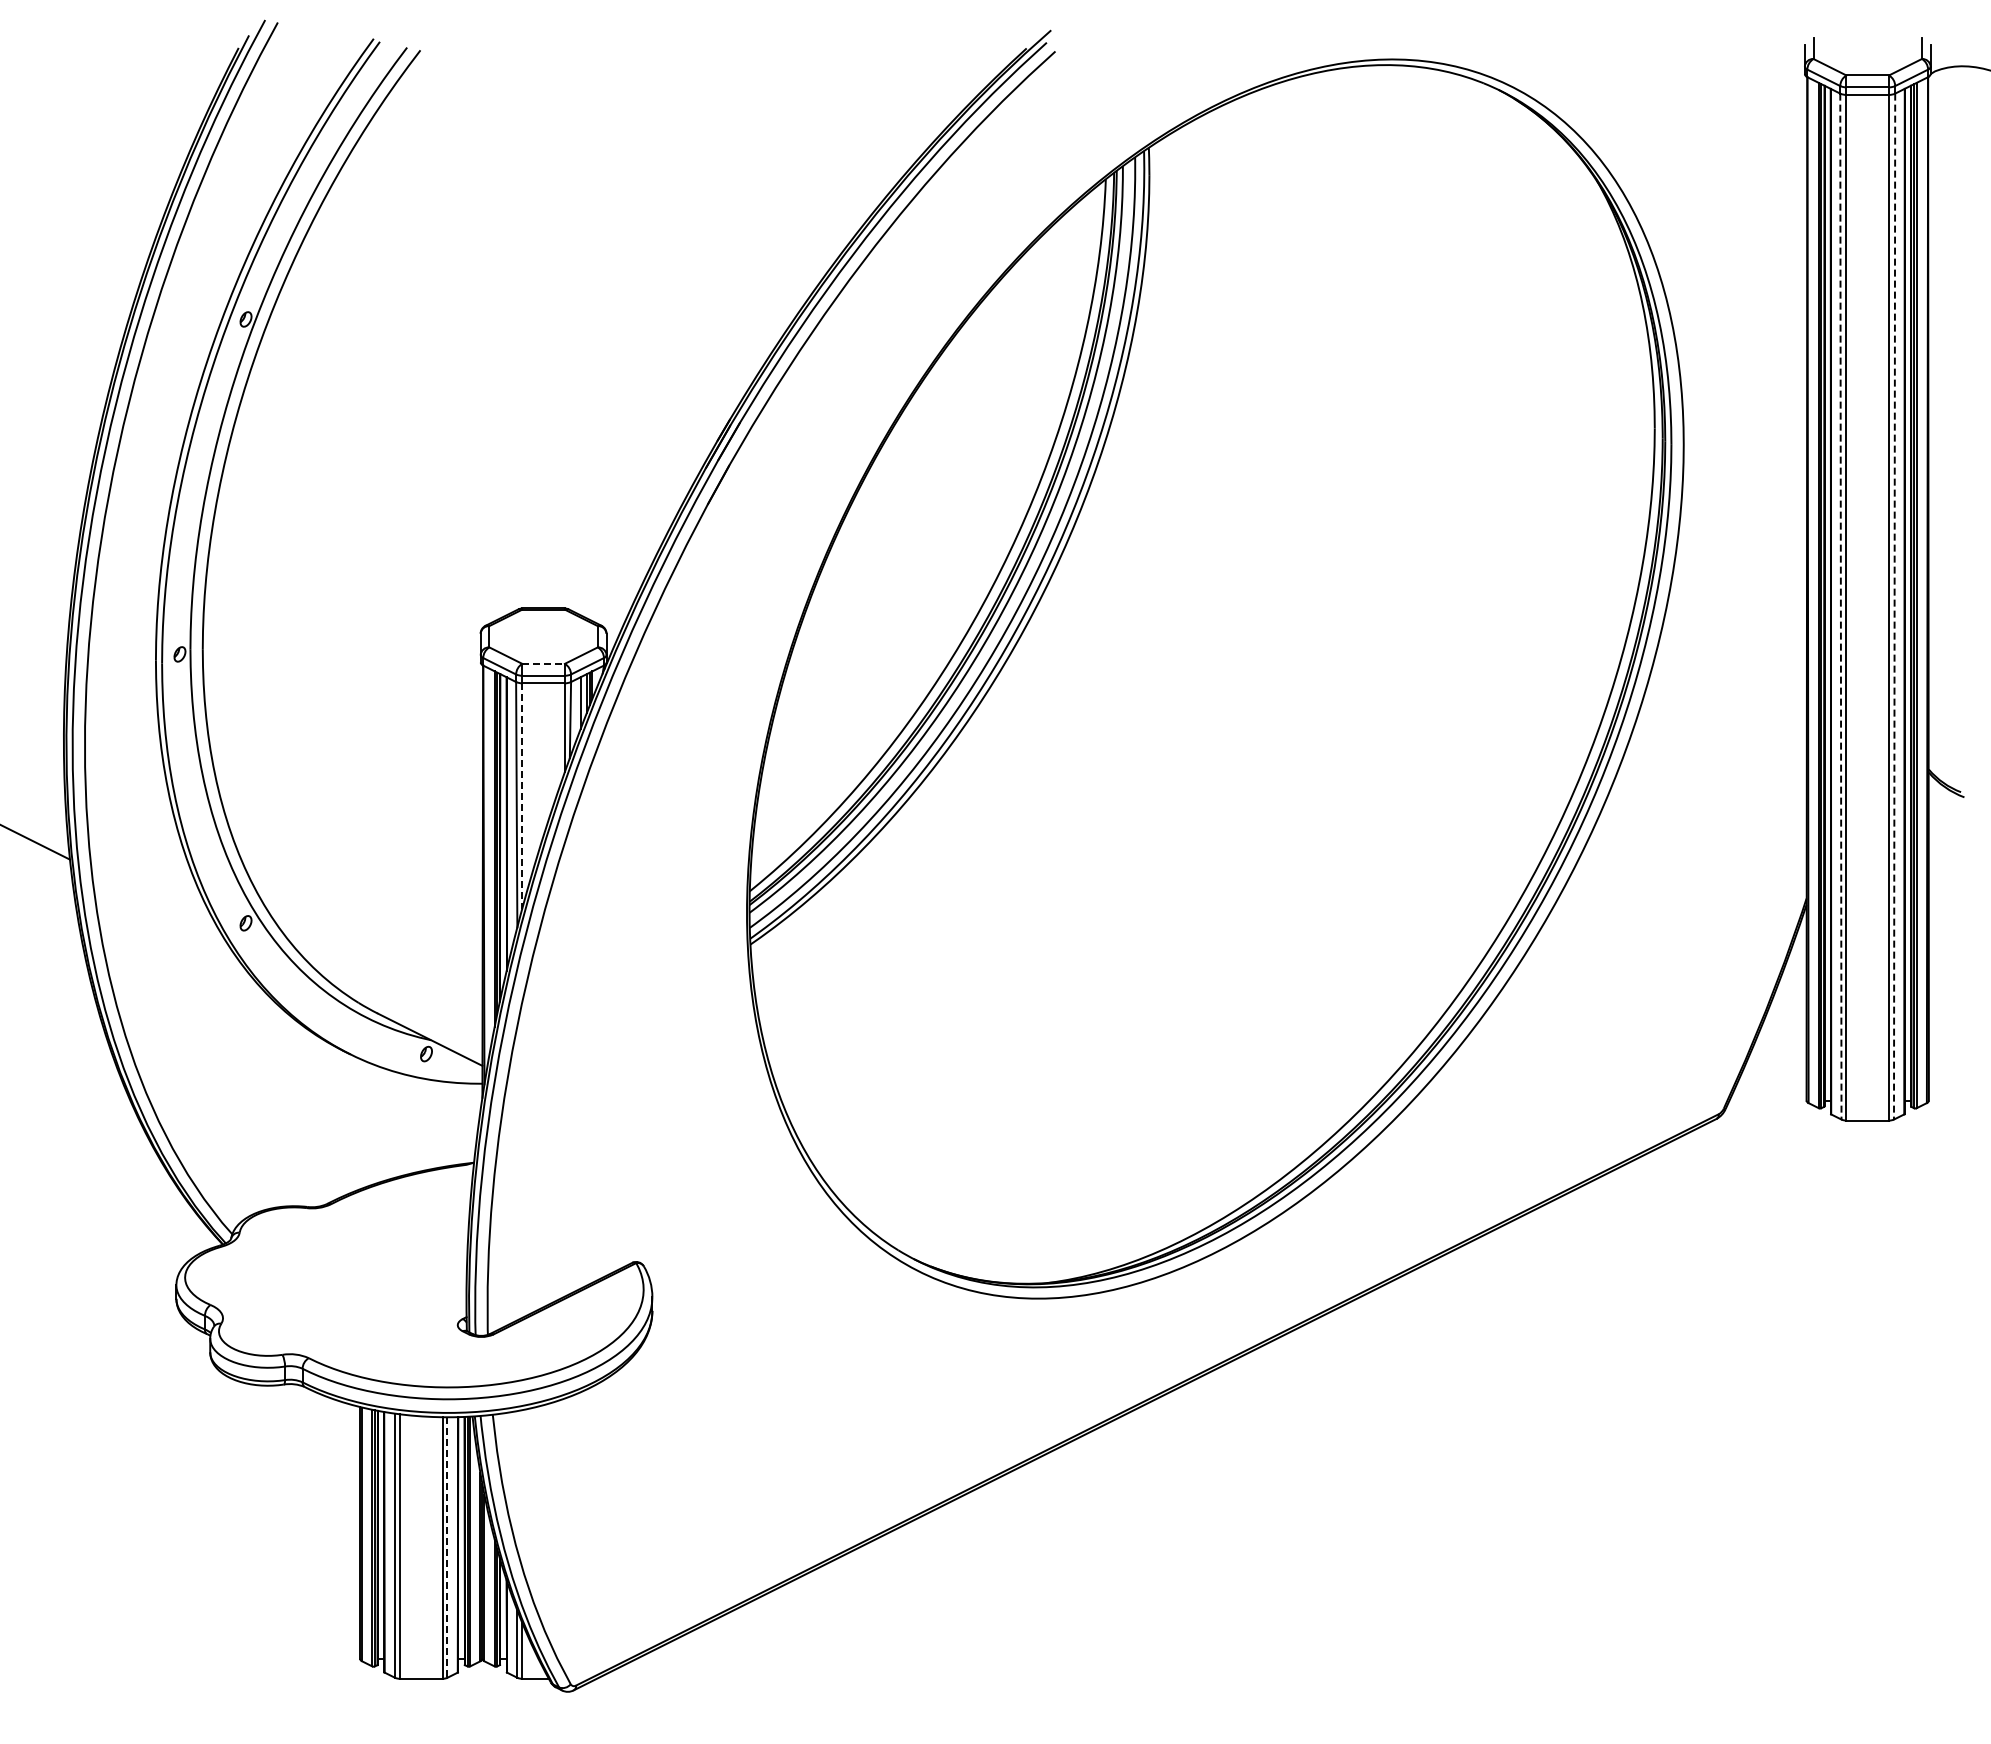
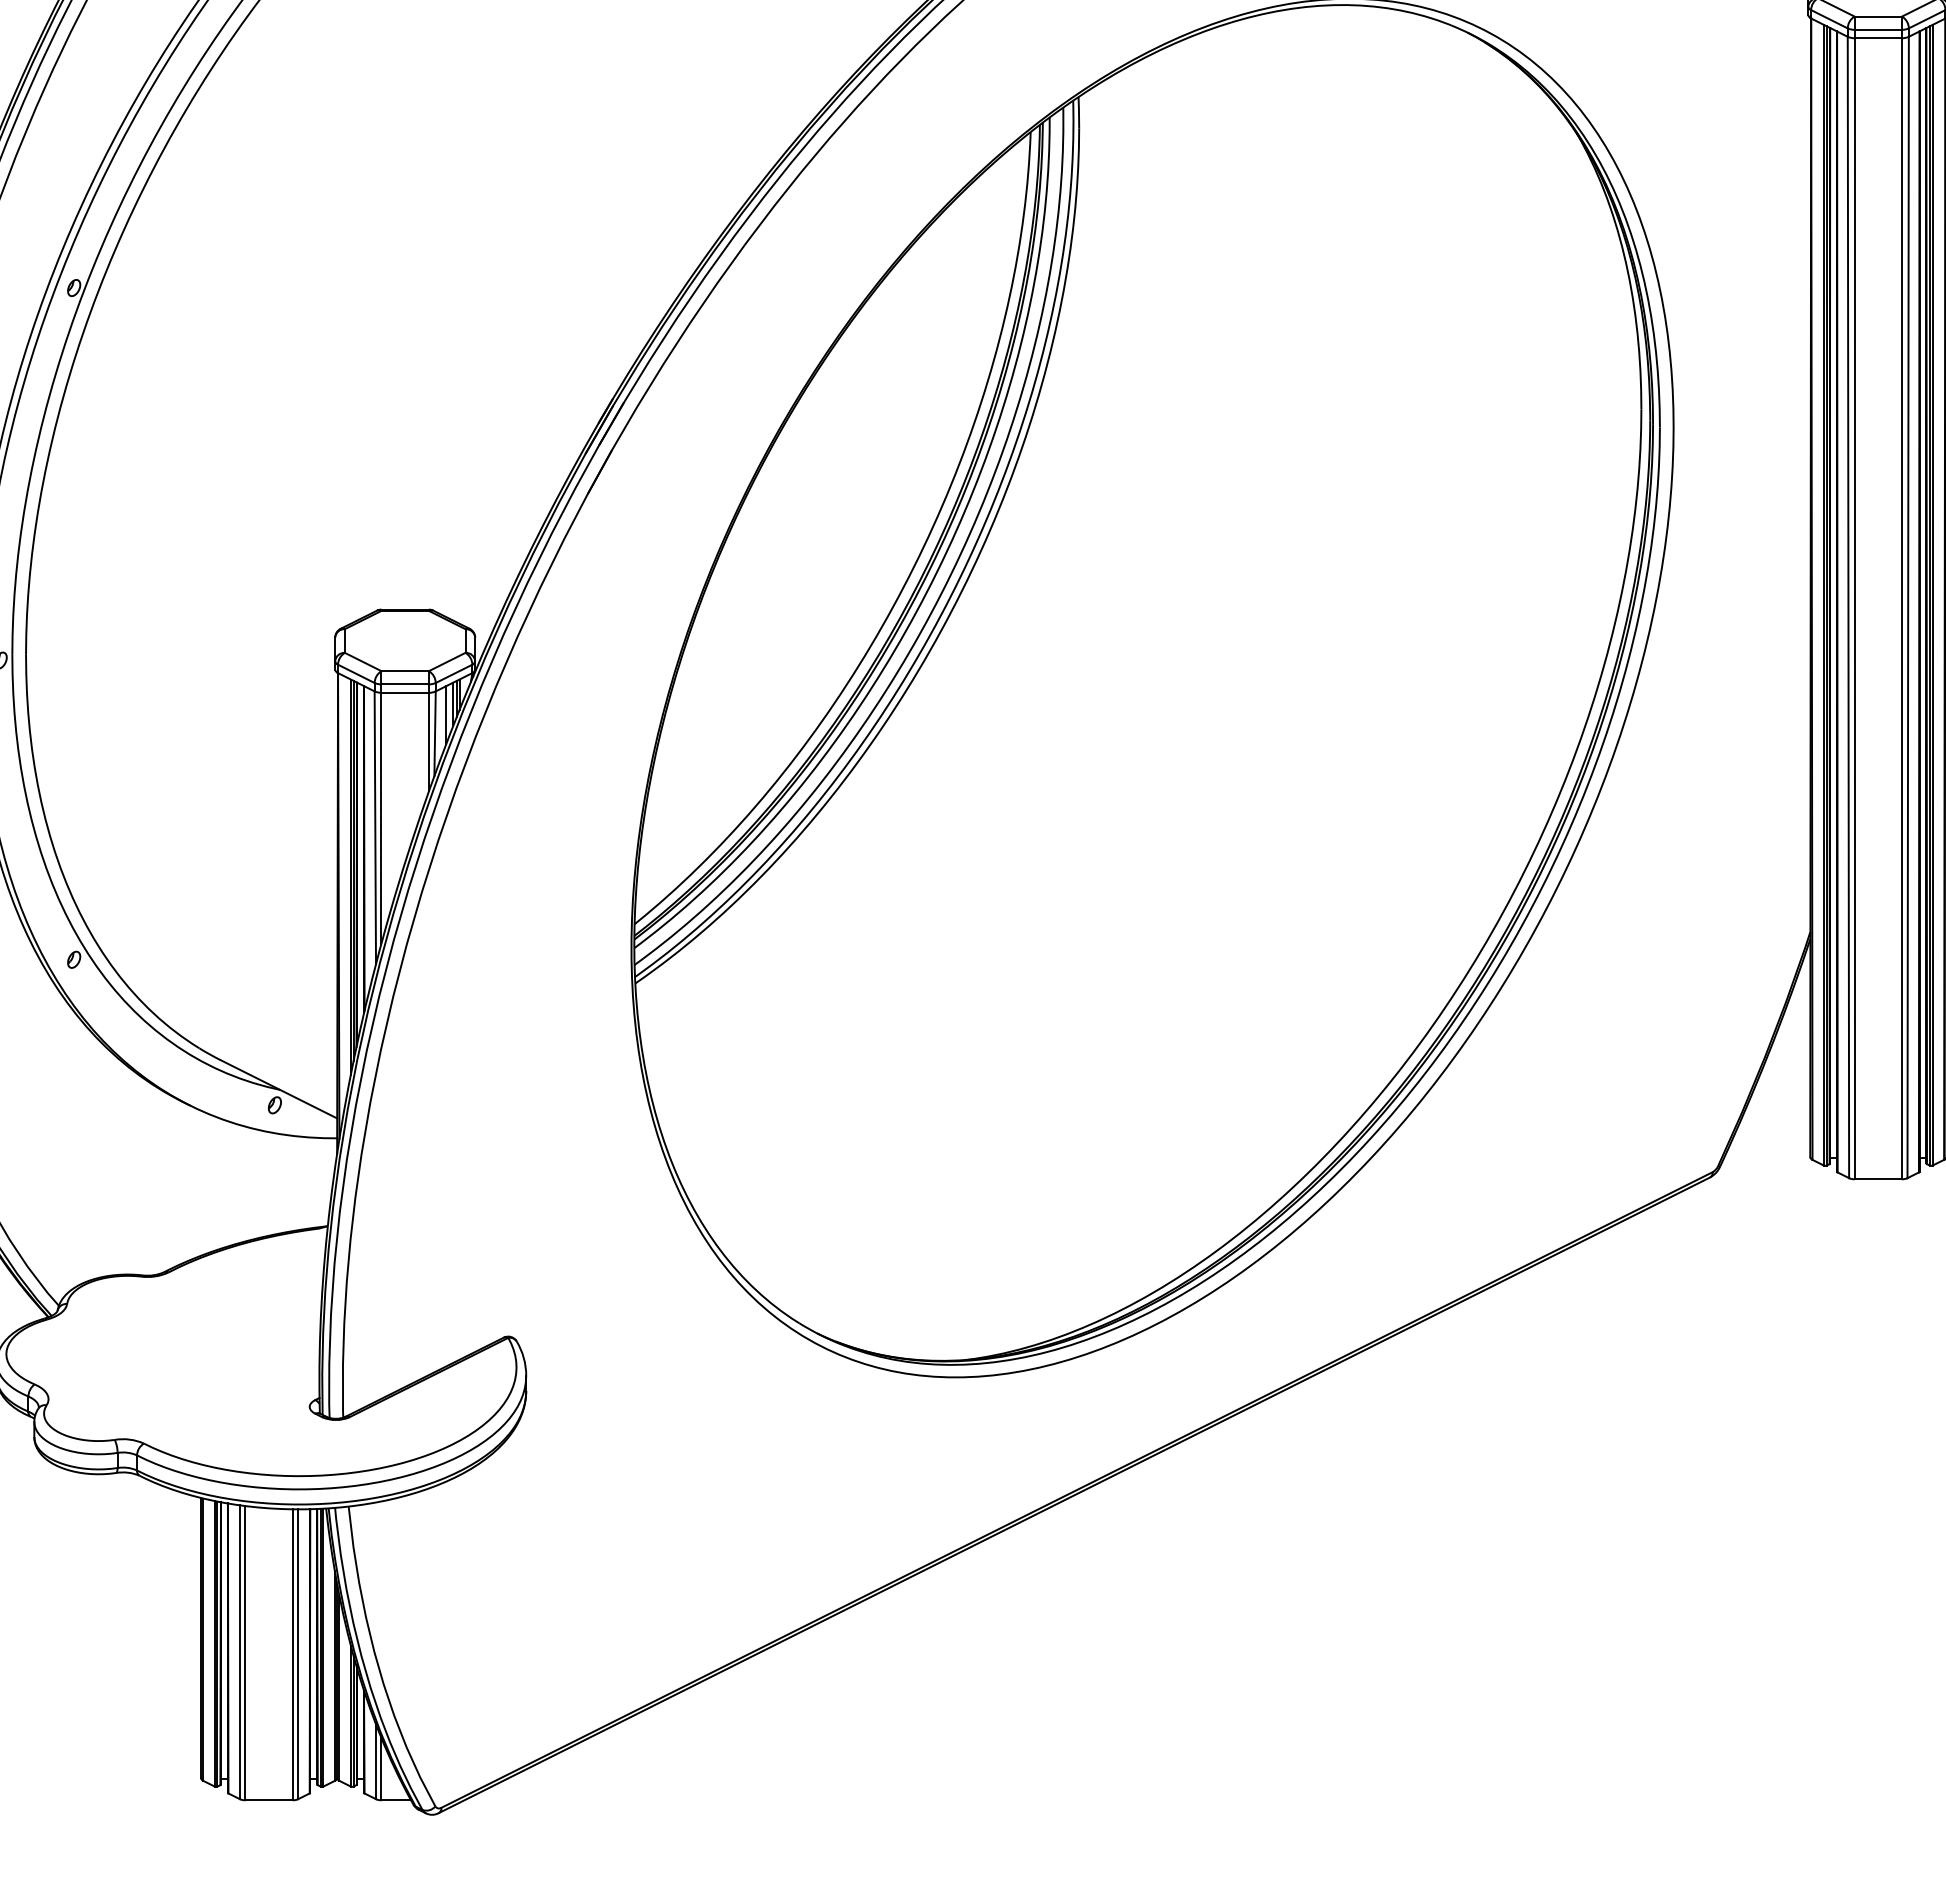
line: (1840, 606) -> (1848, 607), dashed -> solid
line: (1894, 606) -> (1908, 607), dashed -> solid
line: (544, 663) -> (406, 670), dashed -> solid
line: (522, 795) -> (381, 817), dashed -> solid
line: (447, 1548) -> (298, 1655), dashed -> solid

